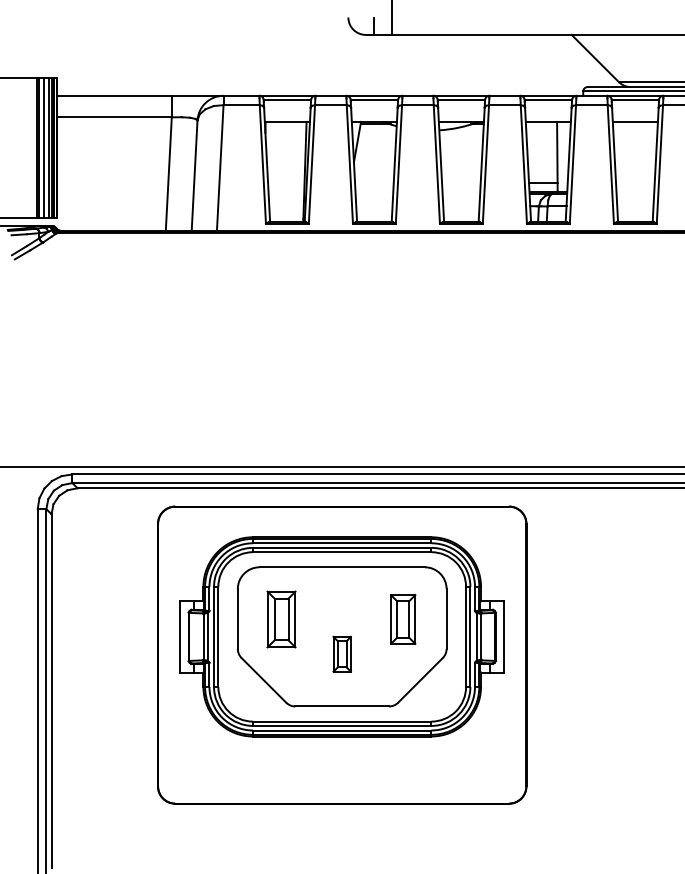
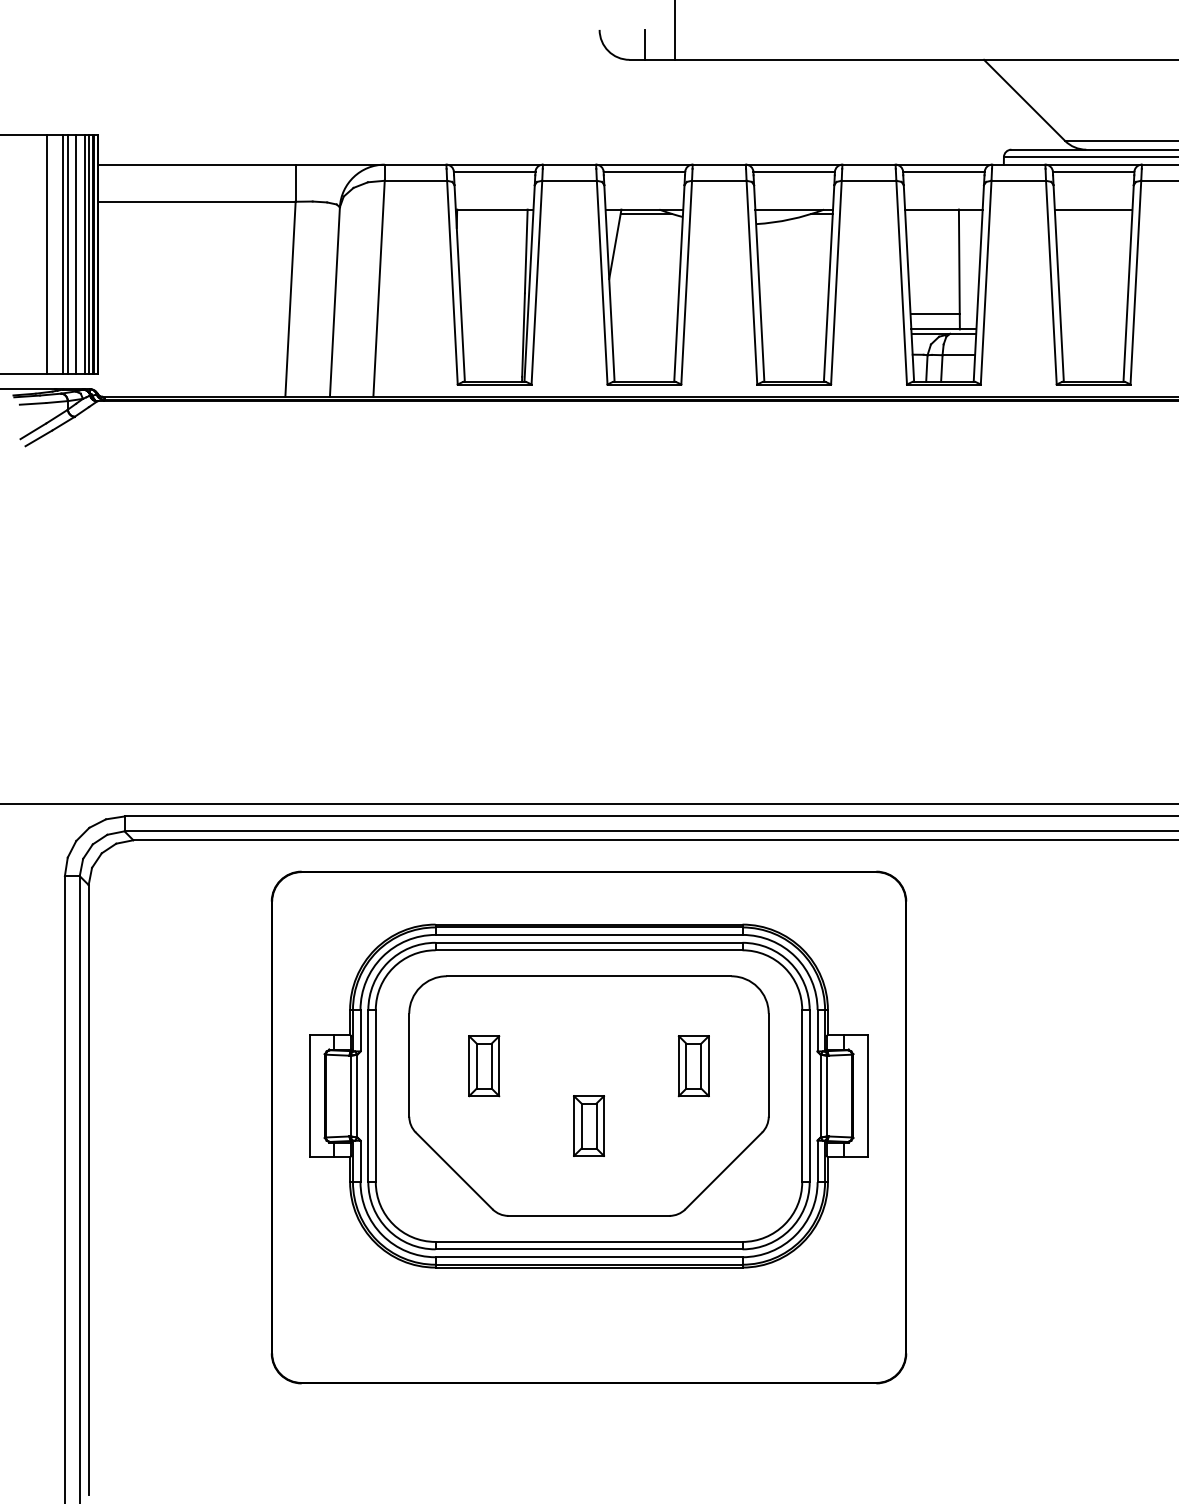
line: (27, 147) -> (47, 253), added
part: (280, 619) -> (482, 1066), size x0.62
part: (402, 619) -> (692, 1066), size x0.71

